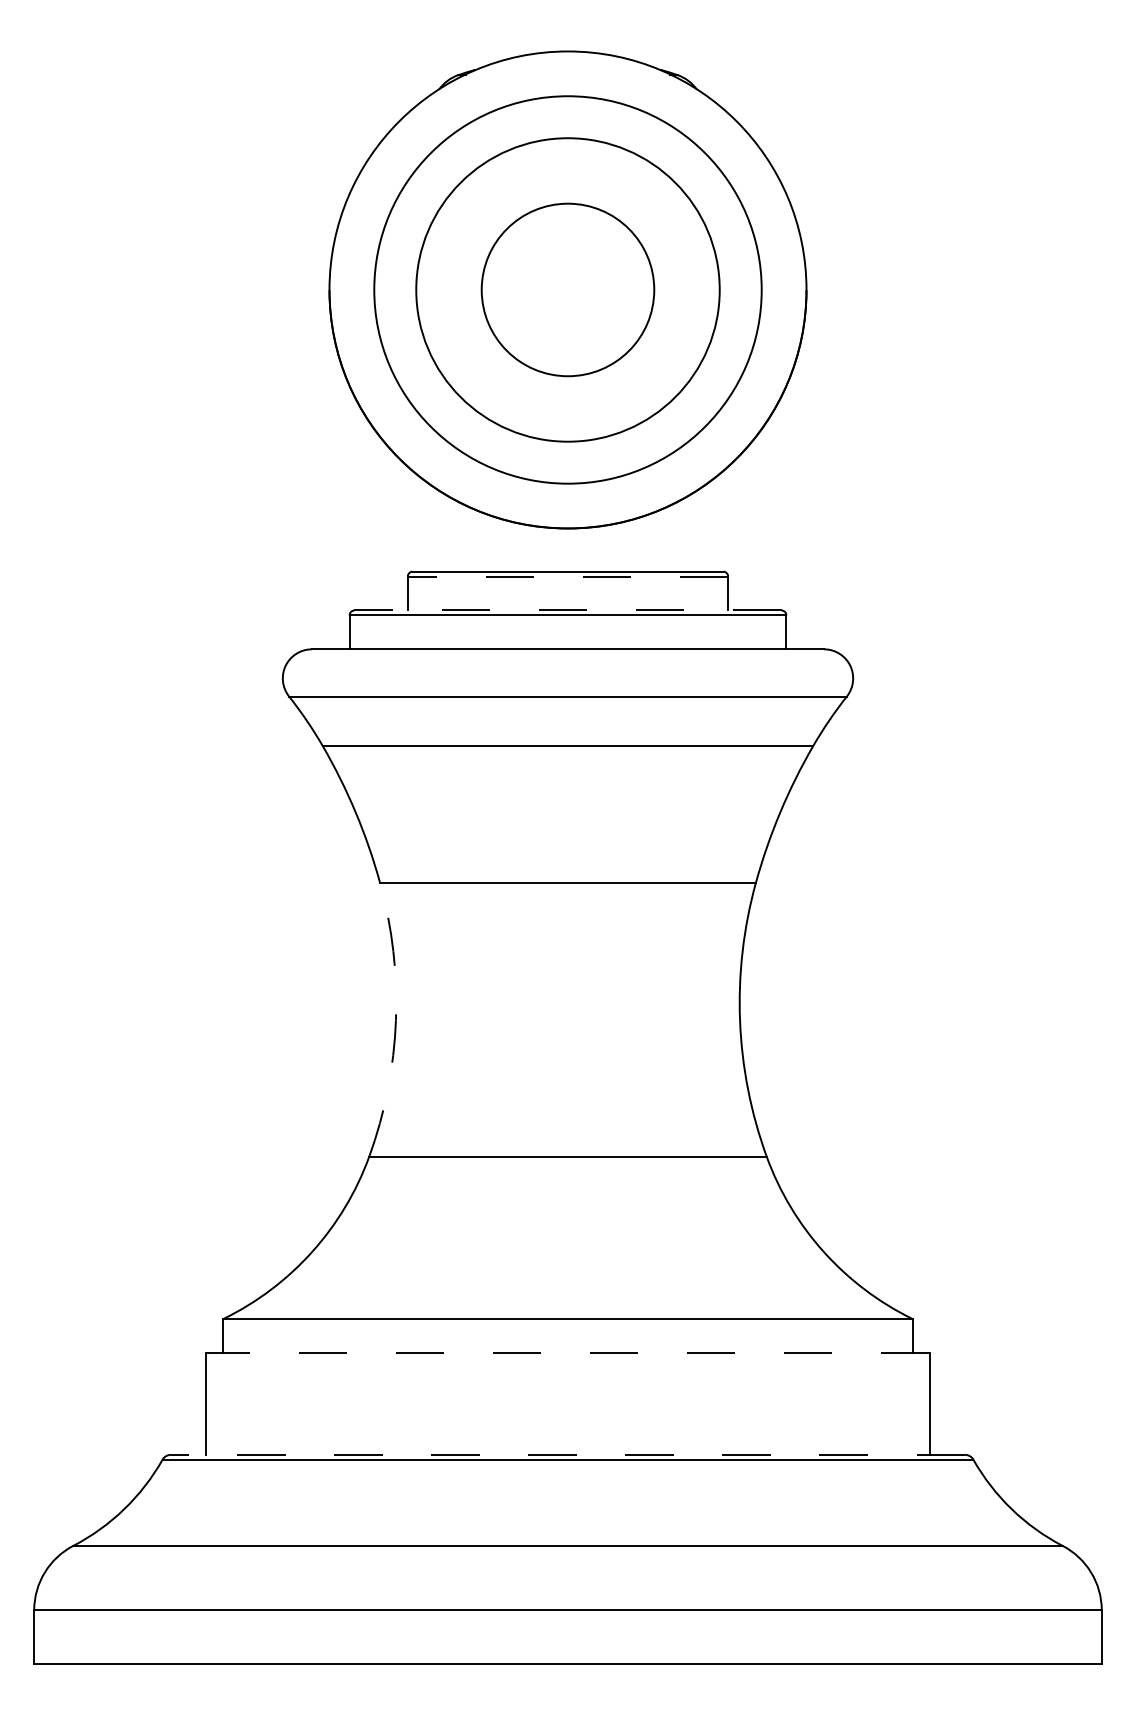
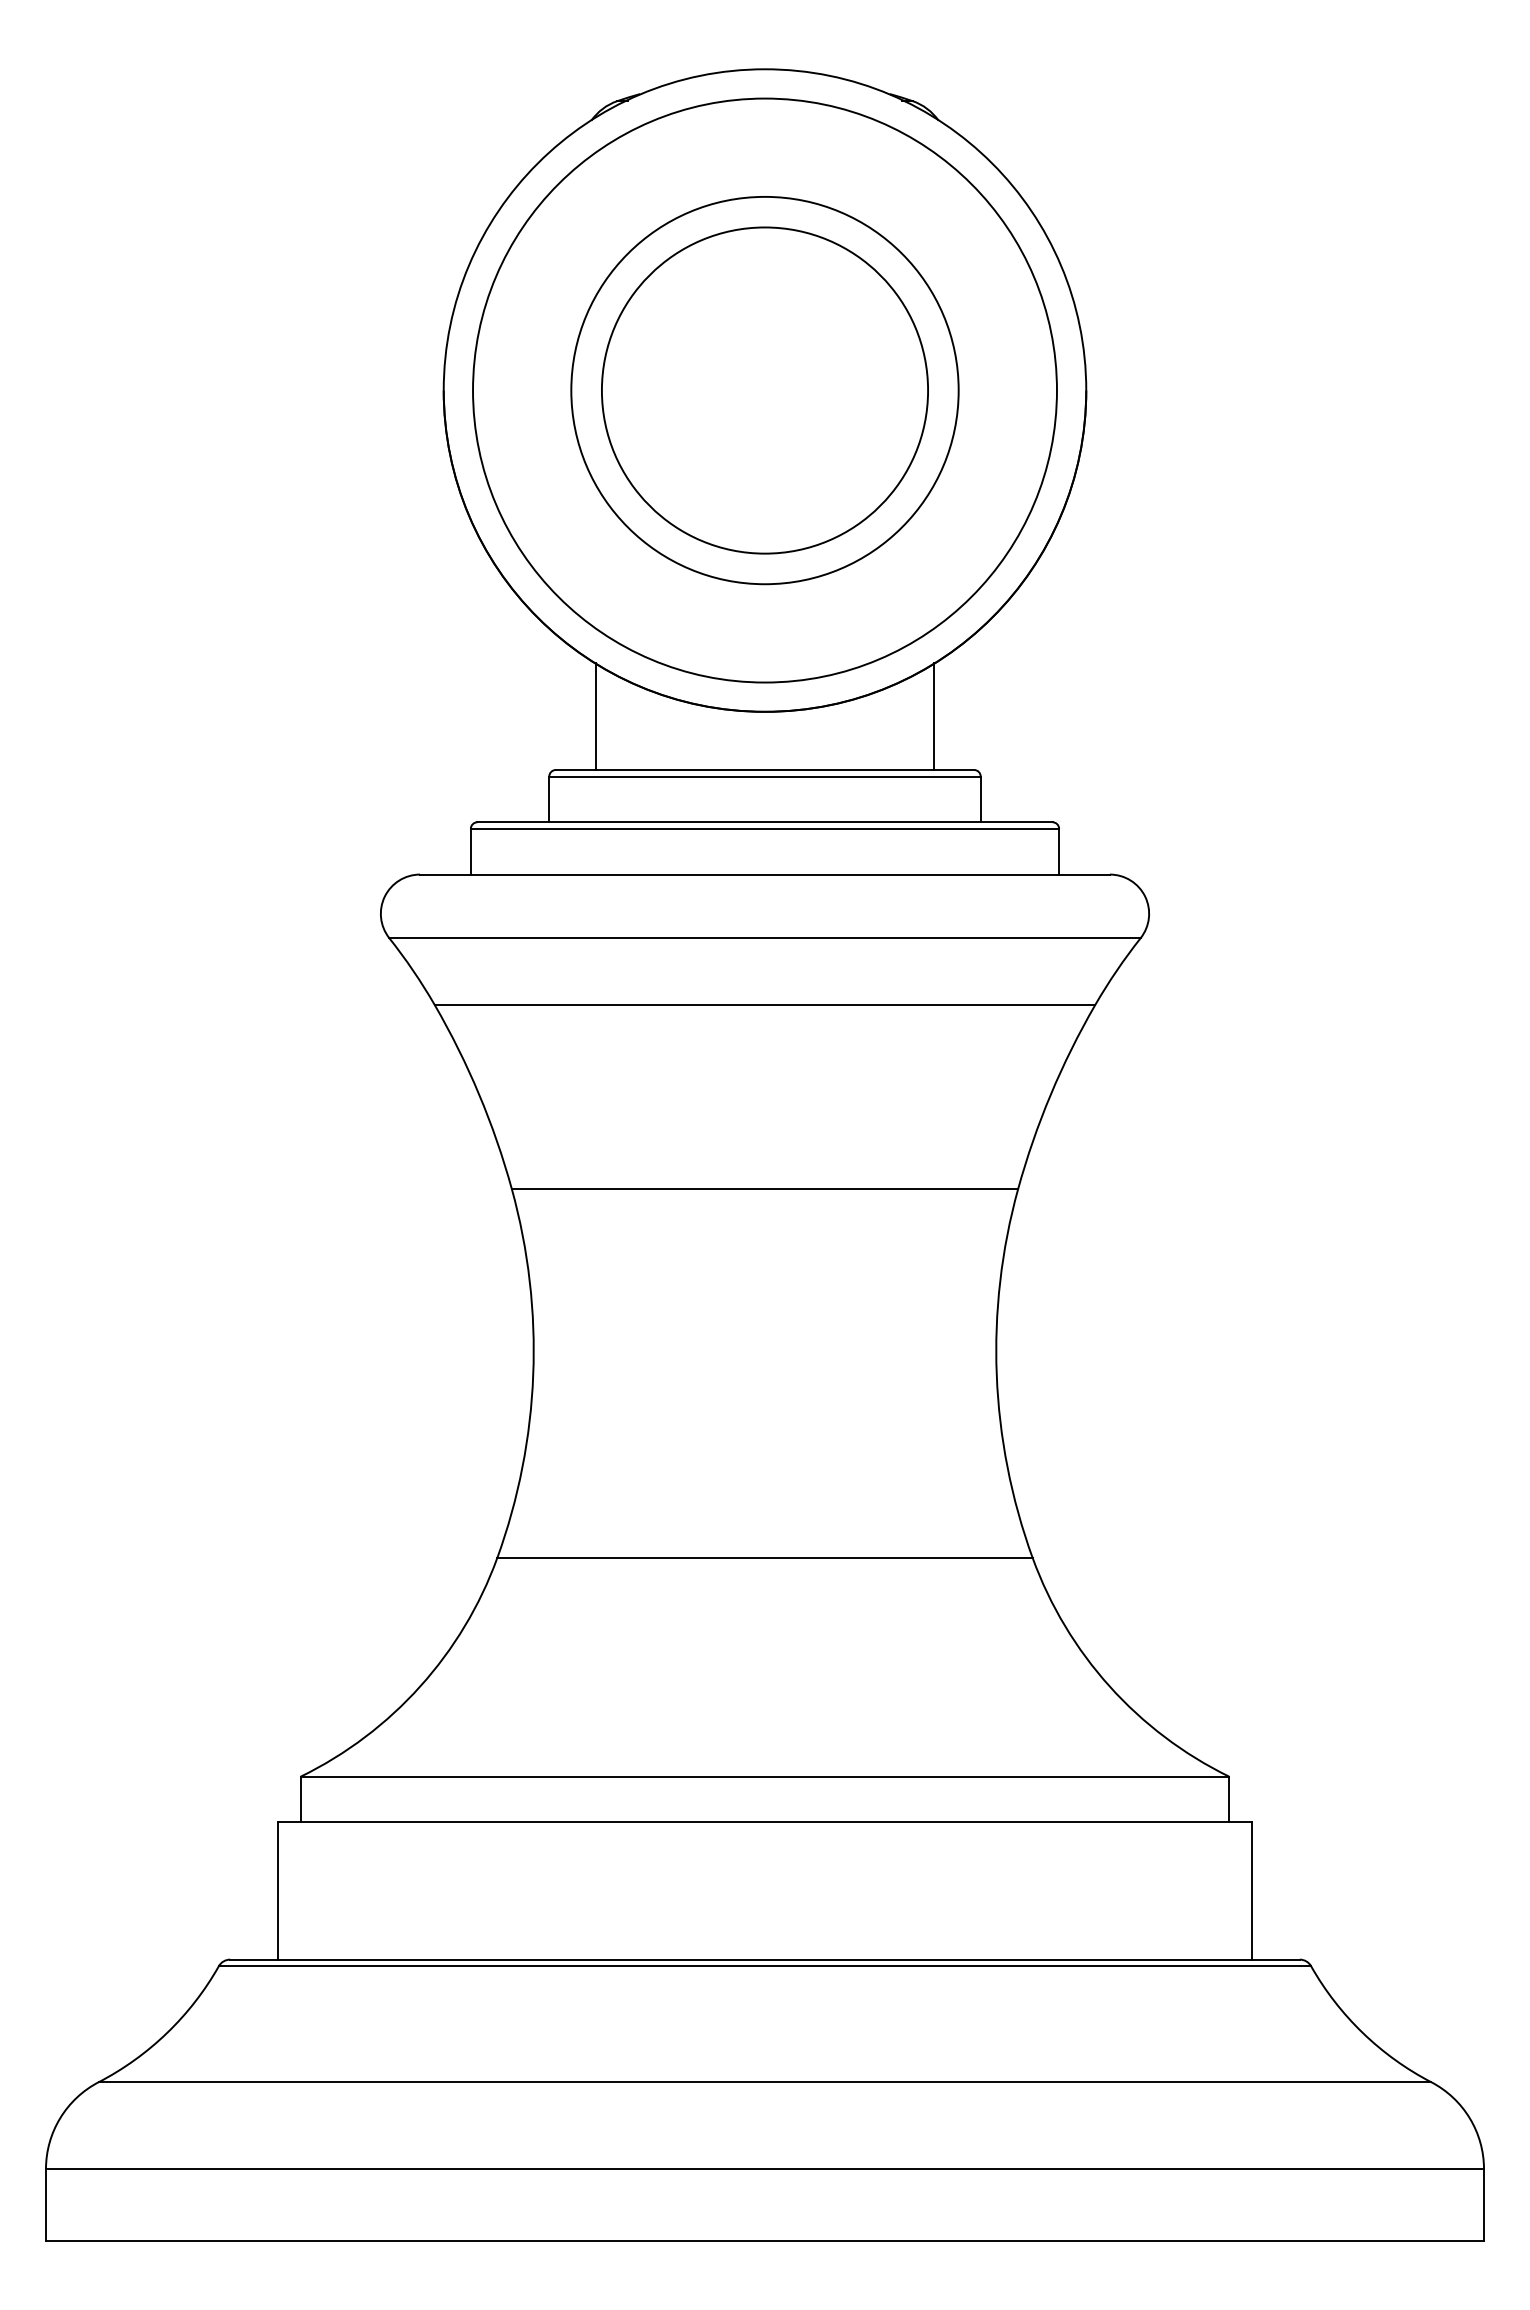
circle: (567, 289) -> (764, 390), size x0.62
circle: (567, 289) -> (764, 390), size x1.43
circle: (567, 289) -> (764, 390), size x1.67
line: (442, 531) -> (596, 716), added
line: (693, 531) -> (933, 716), added
line: (568, 576) -> (765, 776), dashed -> solid
line: (568, 610) -> (765, 822), dashed -> solid
arc: (396, 1020) -> (533, 1374), dashed -> solid
line: (568, 1353) -> (765, 1822), dashed -> solid
line: (568, 1454) -> (765, 1959), dashed -> solid

